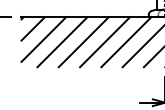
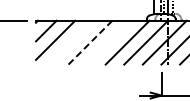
line: (62, 41) -> (71, 42), removed
line: (83, 41) -> (90, 42), solid -> dashed
line: (104, 41) -> (108, 42), removed

